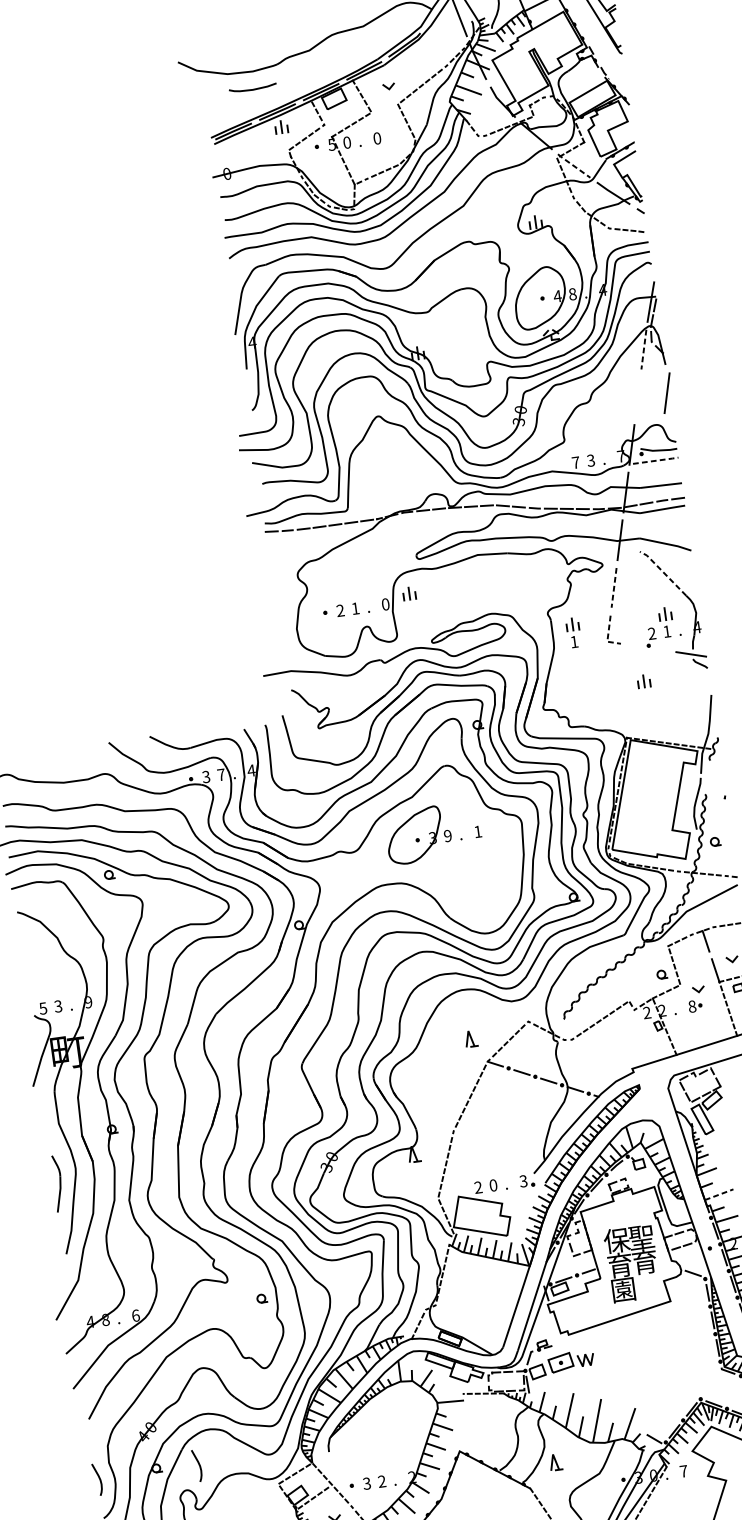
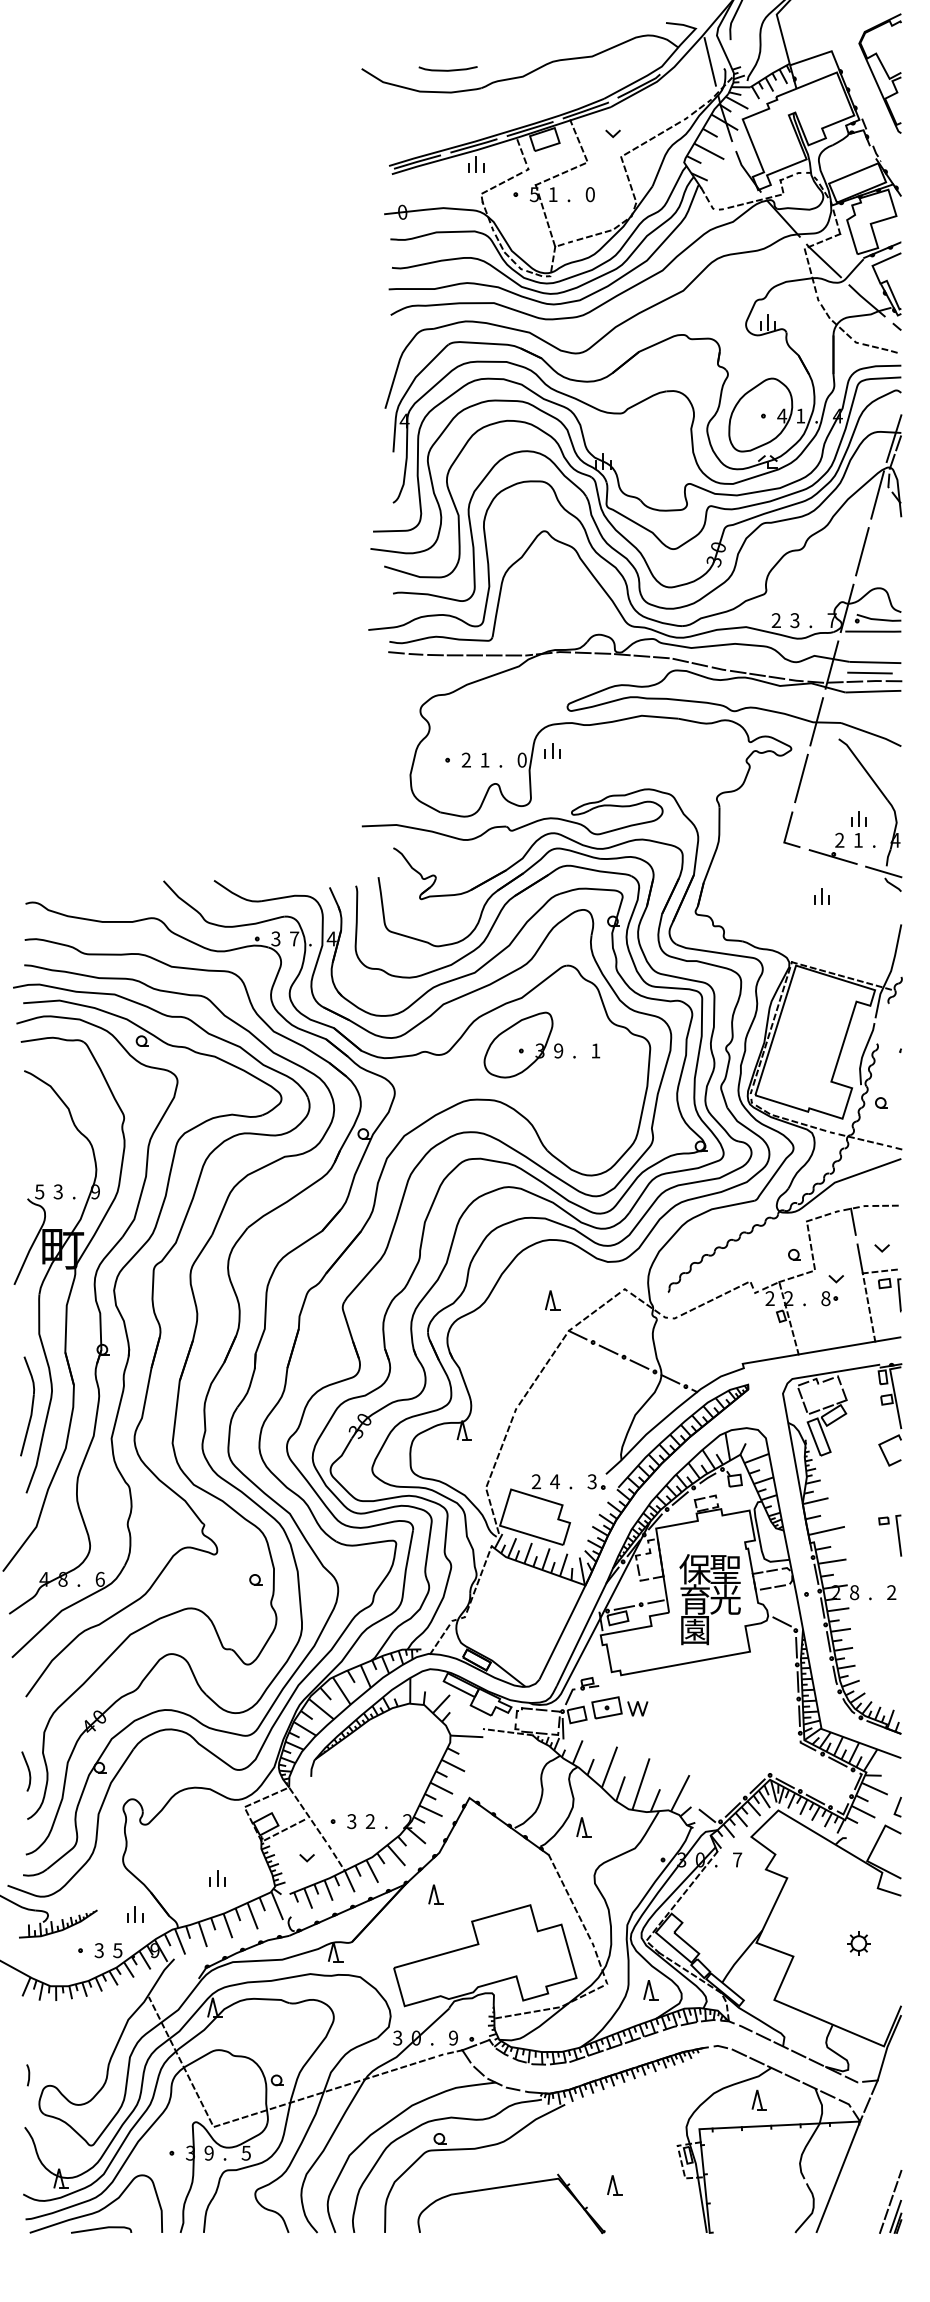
curve: (252, 88) -> (447, 69), moved
text: (346, 142) -> (552, 194), 0 -> 1
line: (573, 166) -> (823, 261), dashed -> solid
text: (572, 293) -> (800, 415), 8 -> 1
line: (643, 350) -> (877, 495), dashed -> solid
line: (667, 393) -> (862, 551), moved
line: (656, 460) -> (874, 631), dashed -> solid
text: (575, 462) -> (775, 620), 7 -> 2
line: (657, 494) -> (869, 672), added
line: (663, 572) -> (863, 767), dashed -> solid
line: (614, 587) -> (801, 778), dashed -> solid
part: (573, 633) -> (744, 826), removed
line: (608, 635) -> (786, 835), dashed -> solid
line: (647, 647) -> (832, 856), added
part: (57, 1183) -> (27, 1406), size x1.43
text: (492, 1185) -> (554, 1481), 0 -> 4
line: (718, 1194) -> (826, 1530), dashed -> solid
text: (644, 1261) -> (725, 1599), 育 -> 光
curve: (199, 1465) -> (151, 1771), removed

